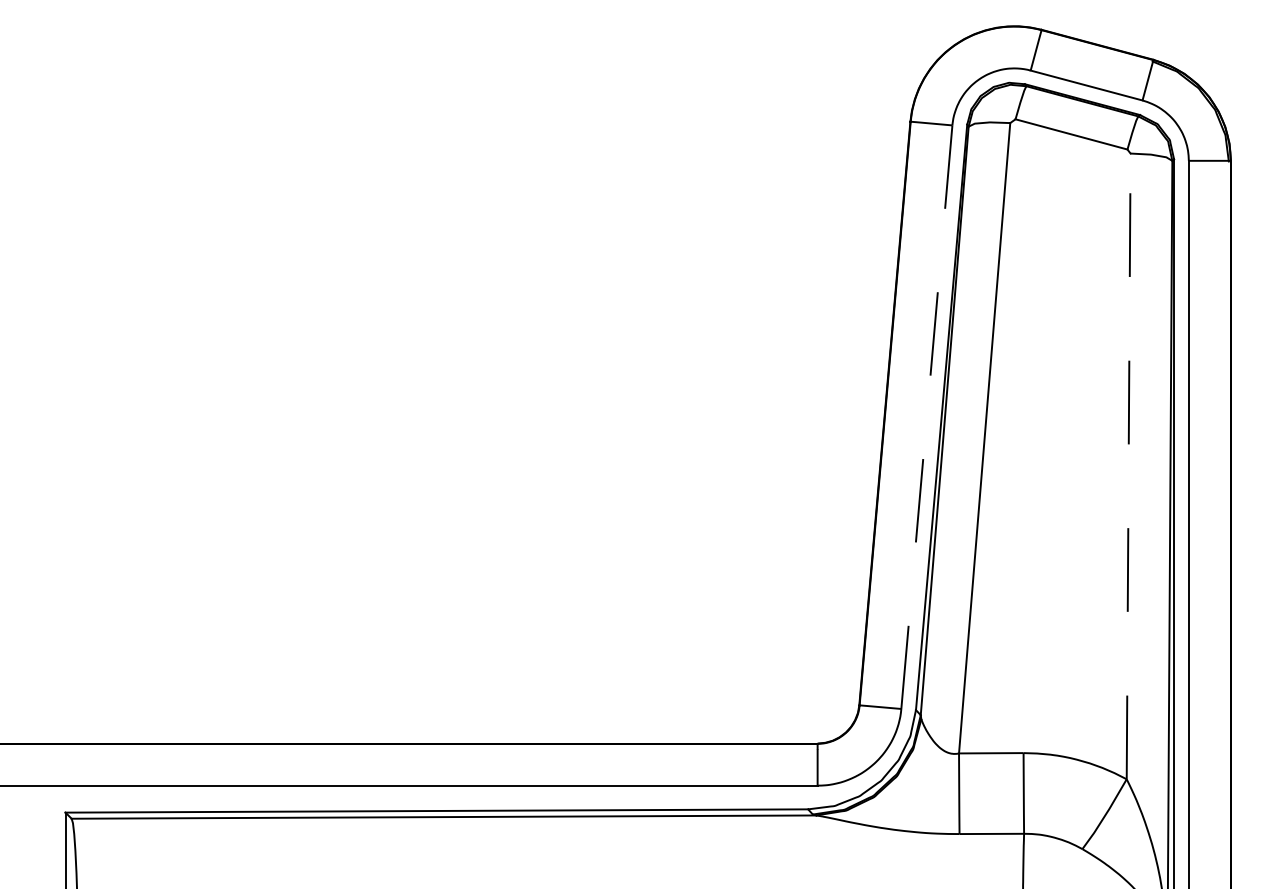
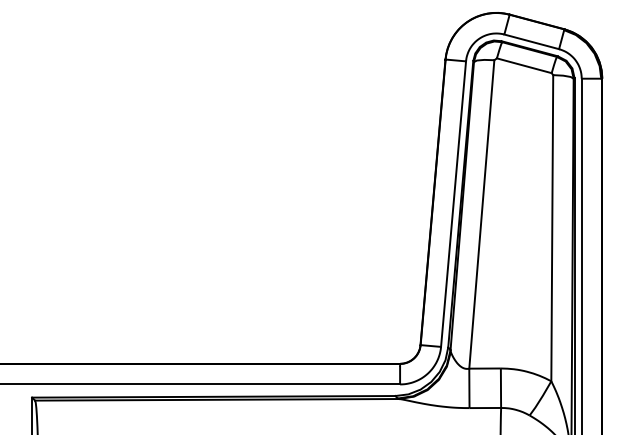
line: (926, 417) -> (453, 204), dashed -> solid
line: (1129, 464) -> (552, 227), dashed -> solid

